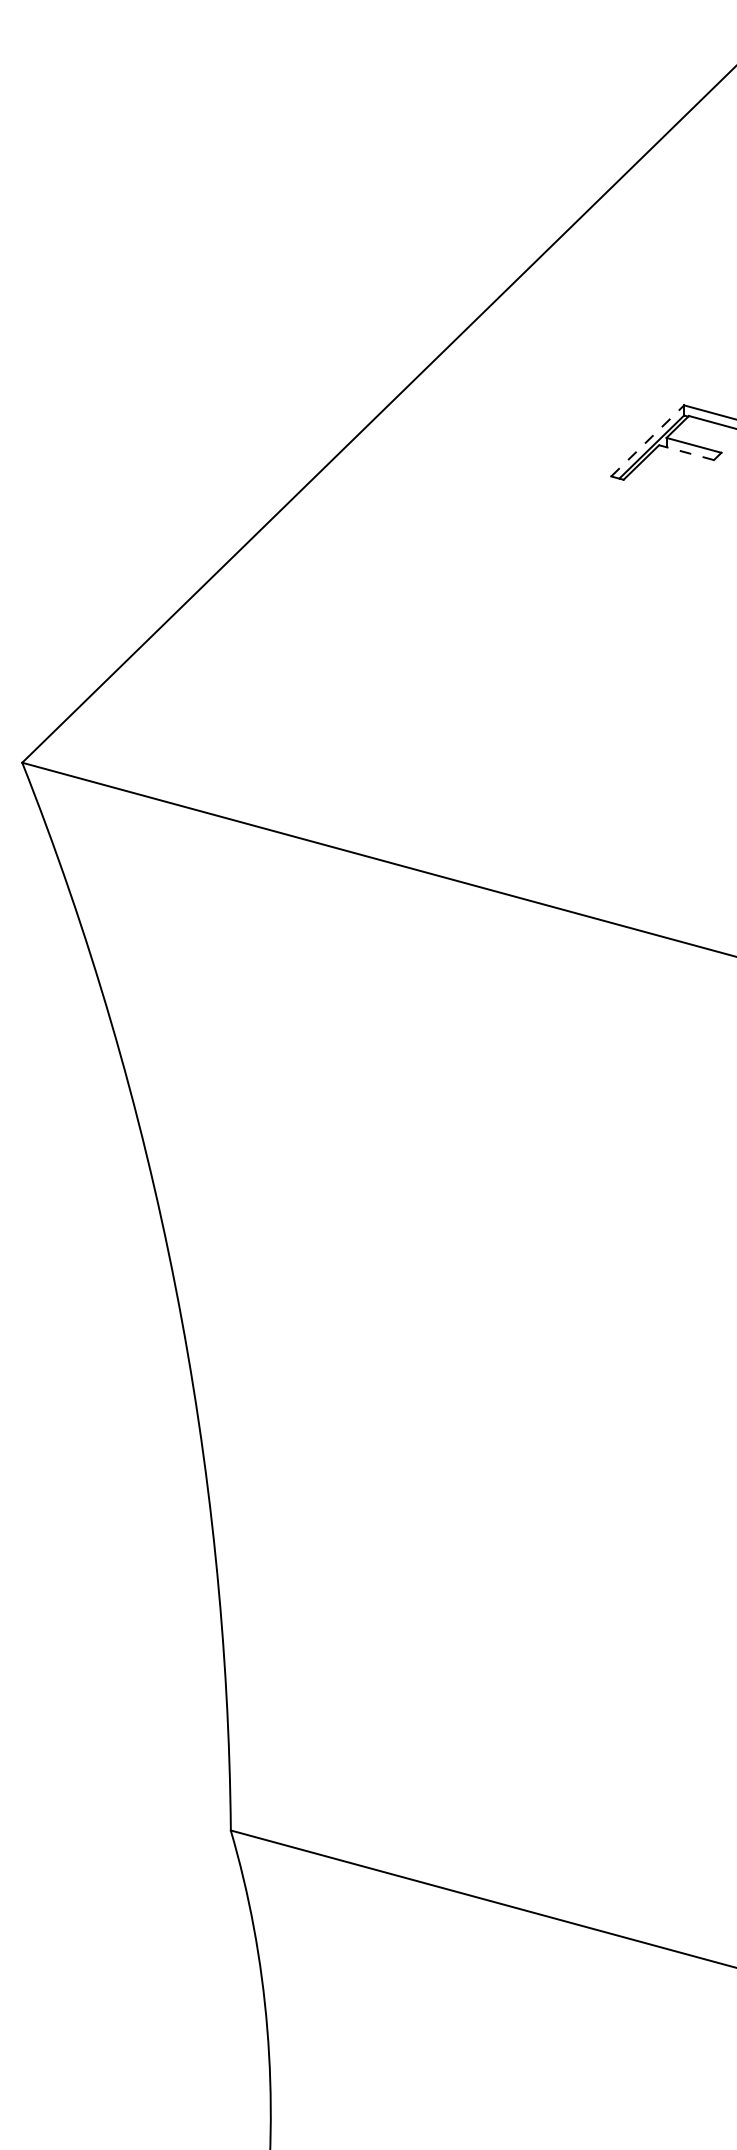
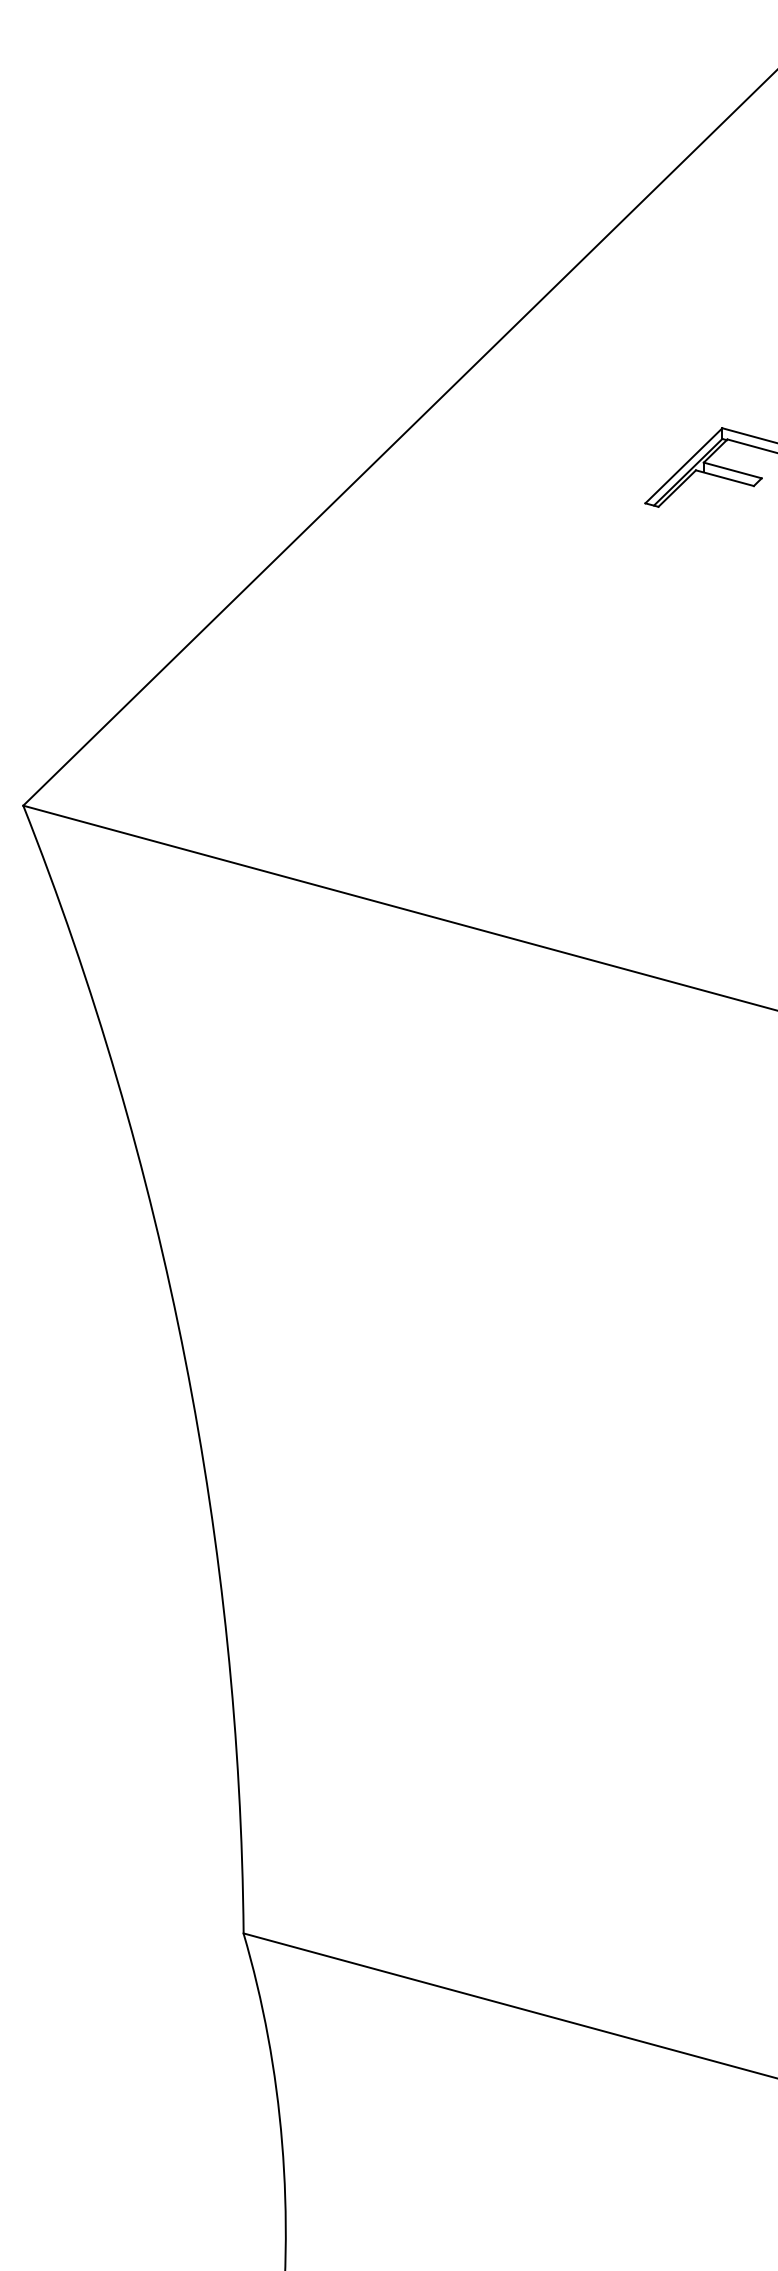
line: (647, 440) -> (683, 465), dashed -> solid
line: (686, 452) -> (724, 478), dashed -> solid

